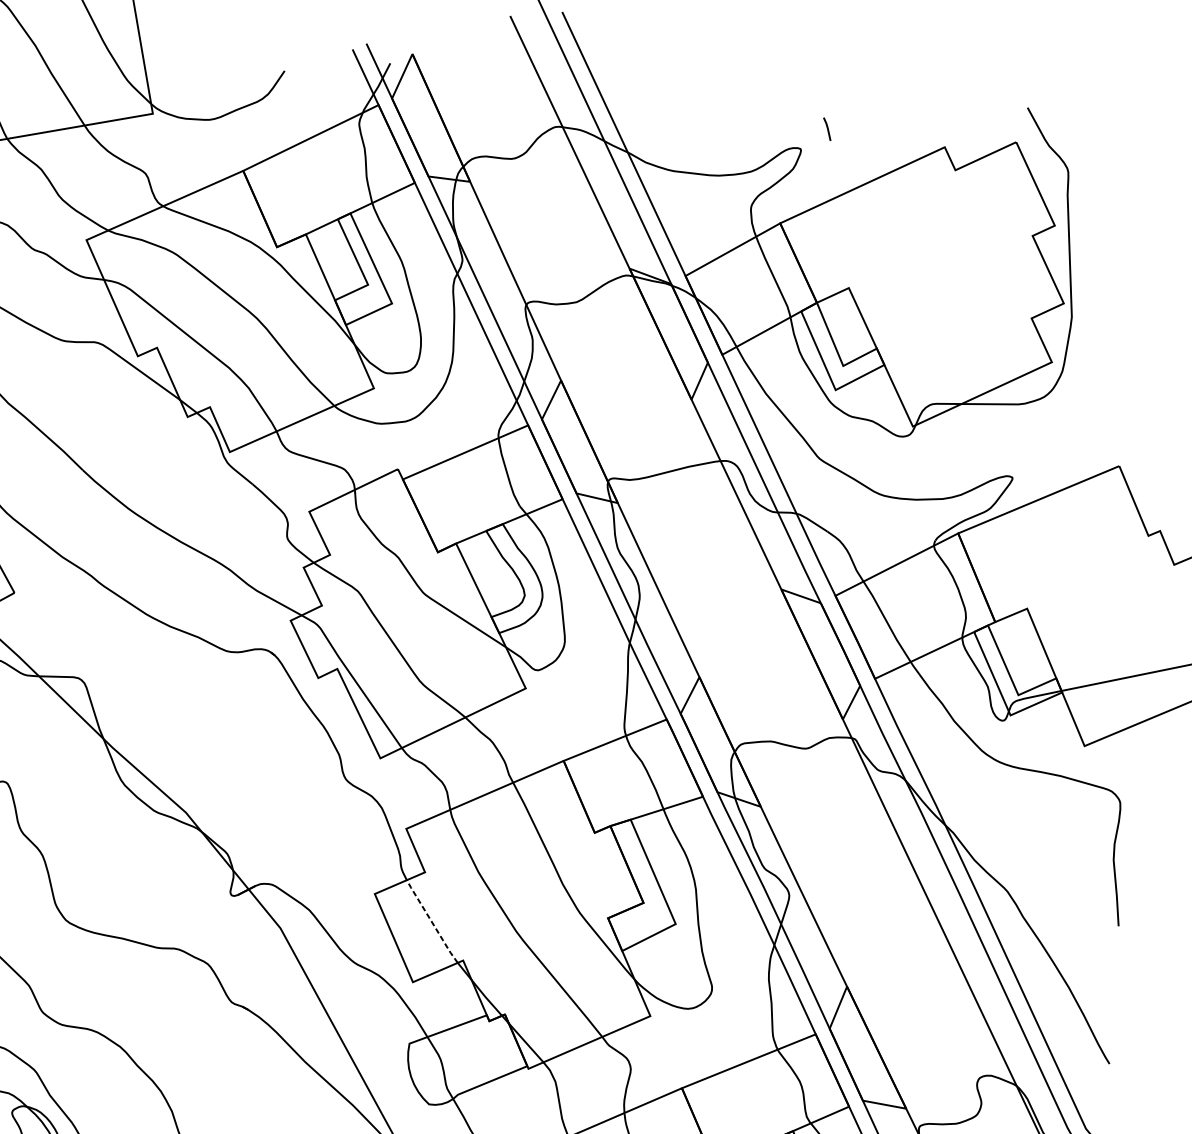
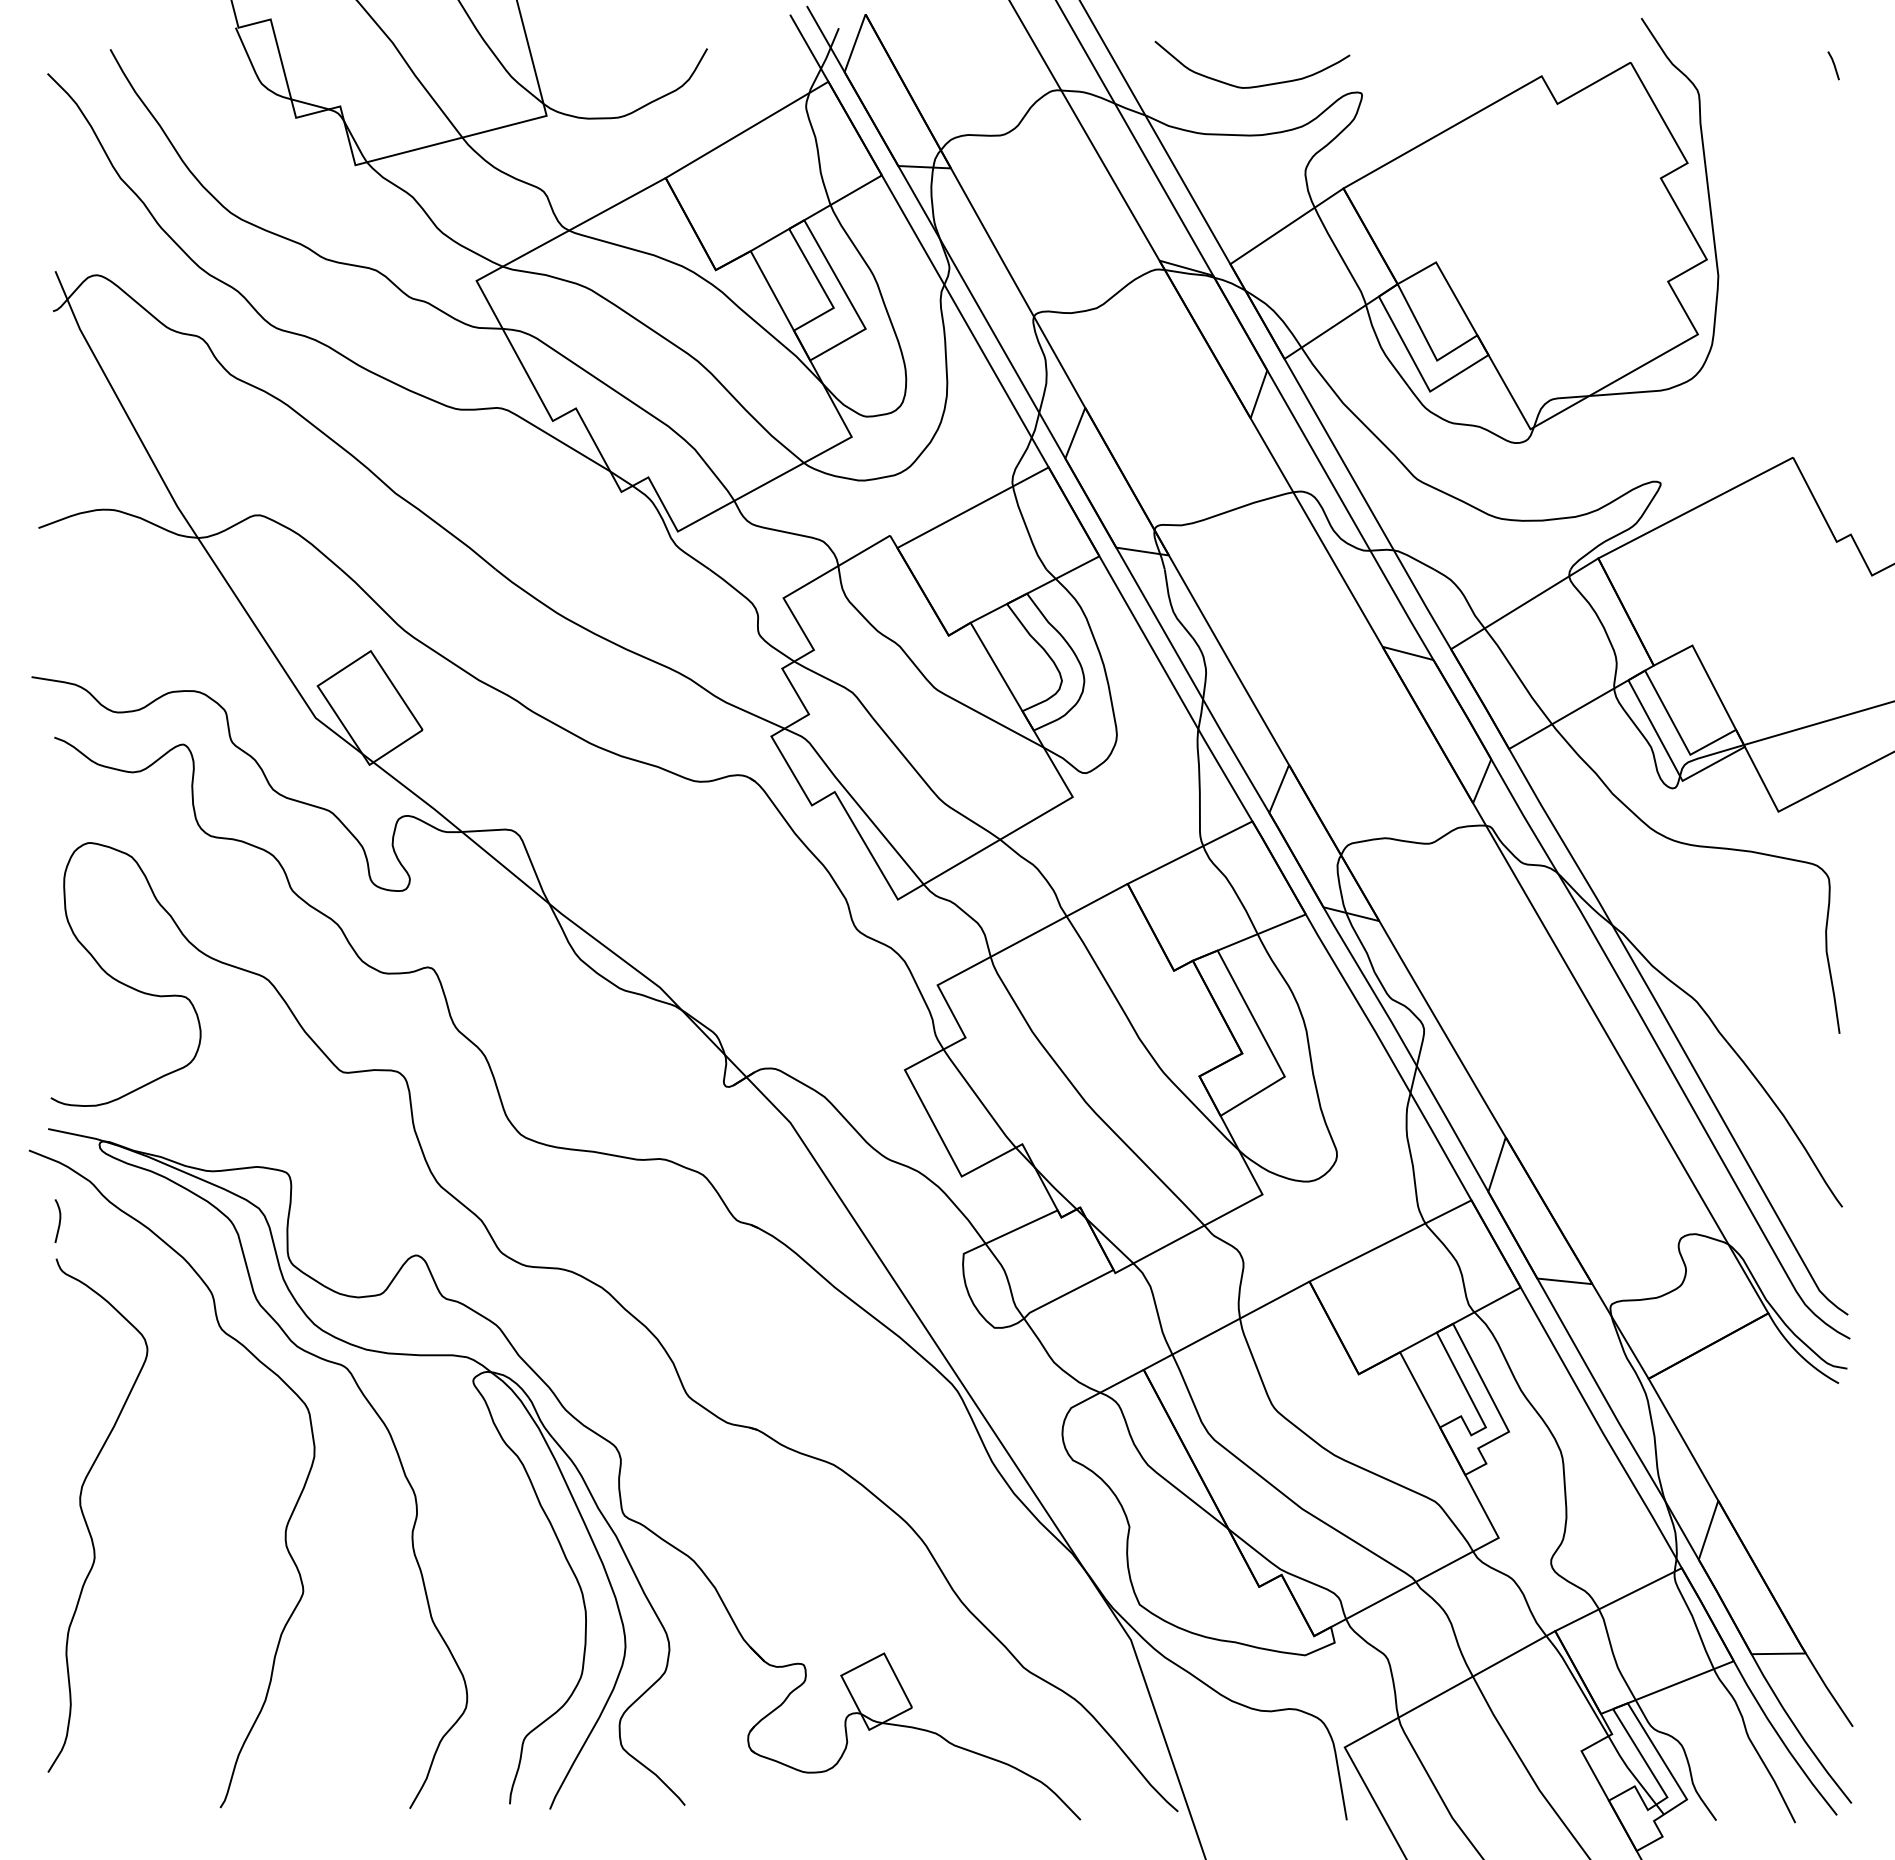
line: (827, 129) -> (1833, 65), moved
curve: (717, 135) -> (1256, 85), added
line: (431, 921) -> (978, 1098), dashed -> solid

